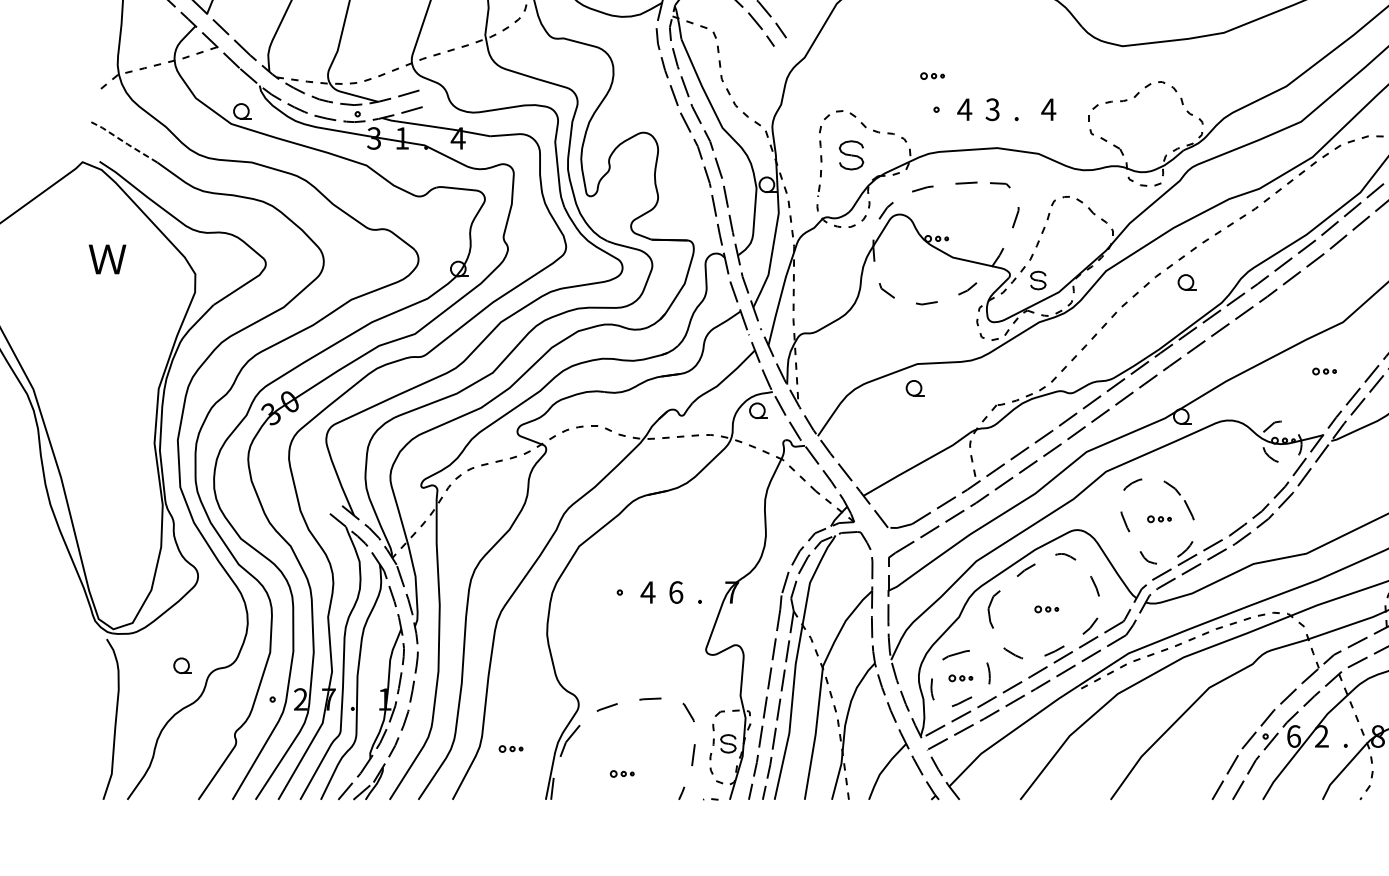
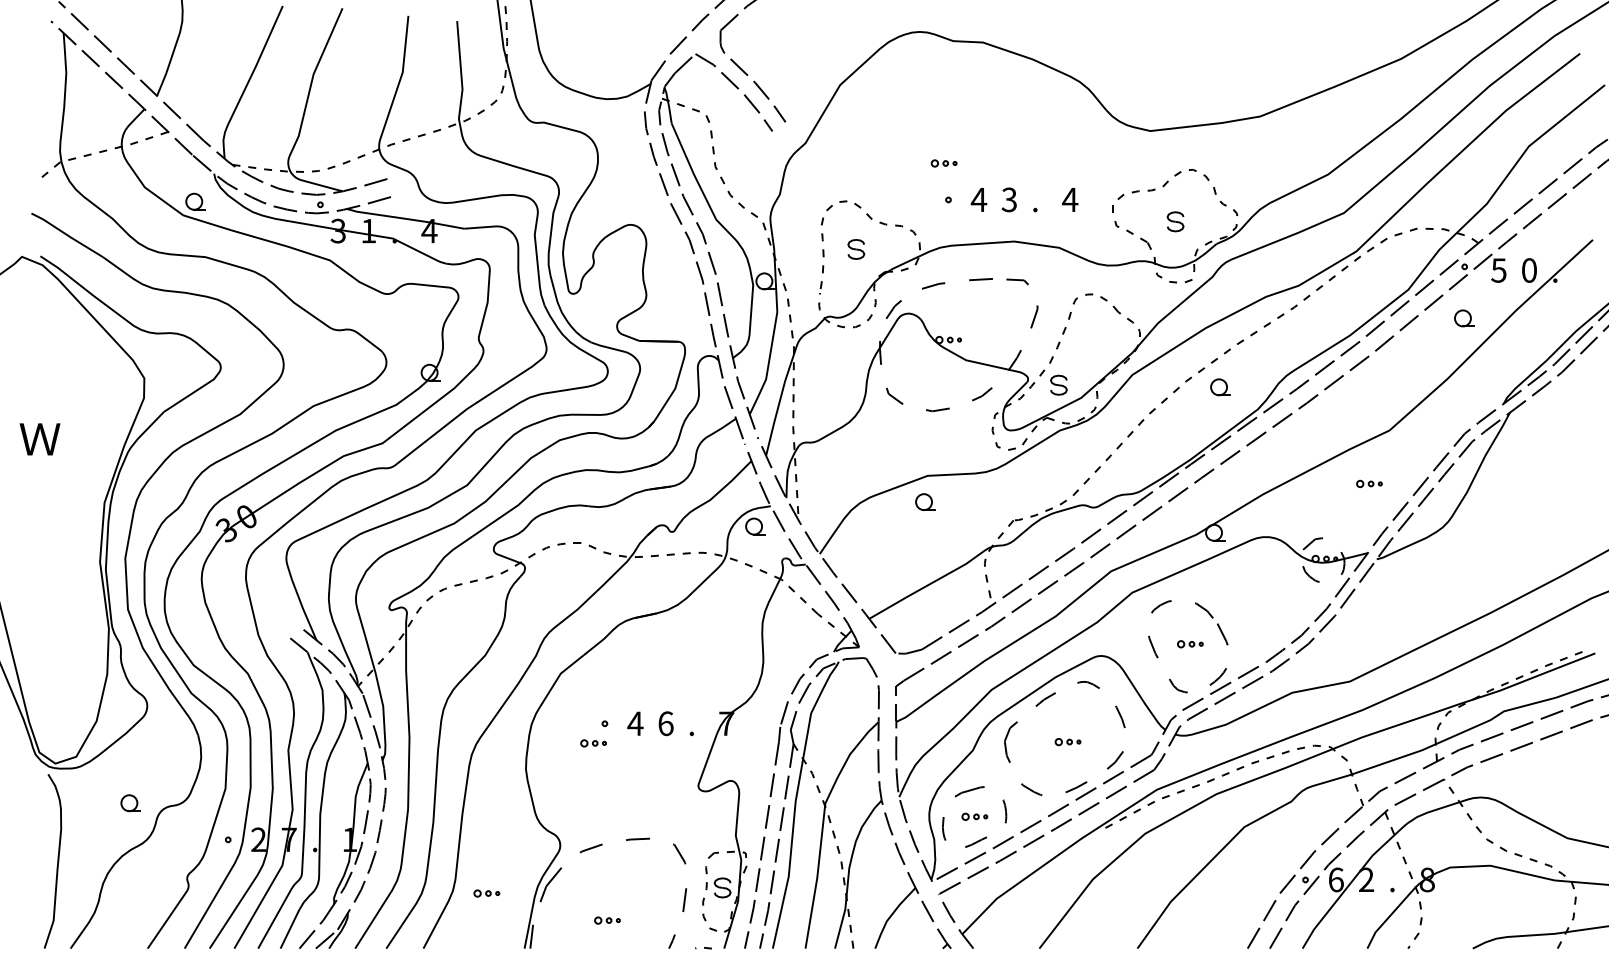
part: (1145, 129) -> (1175, 221), added
line: (123, 141) -> (66, 234), dashed -> solid
part: (851, 155) -> (856, 249), size x0.62
text: (107, 259) -> (39, 439), moved
part: (609, 610) -> (593, 743), added

